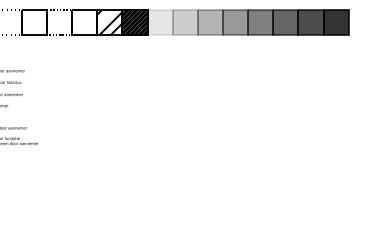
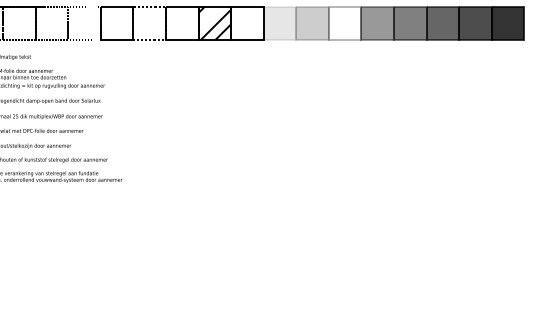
hatch: (134, 22) -> (247, 23), removed
fill: (209, 22) -> (344, 23), removed

